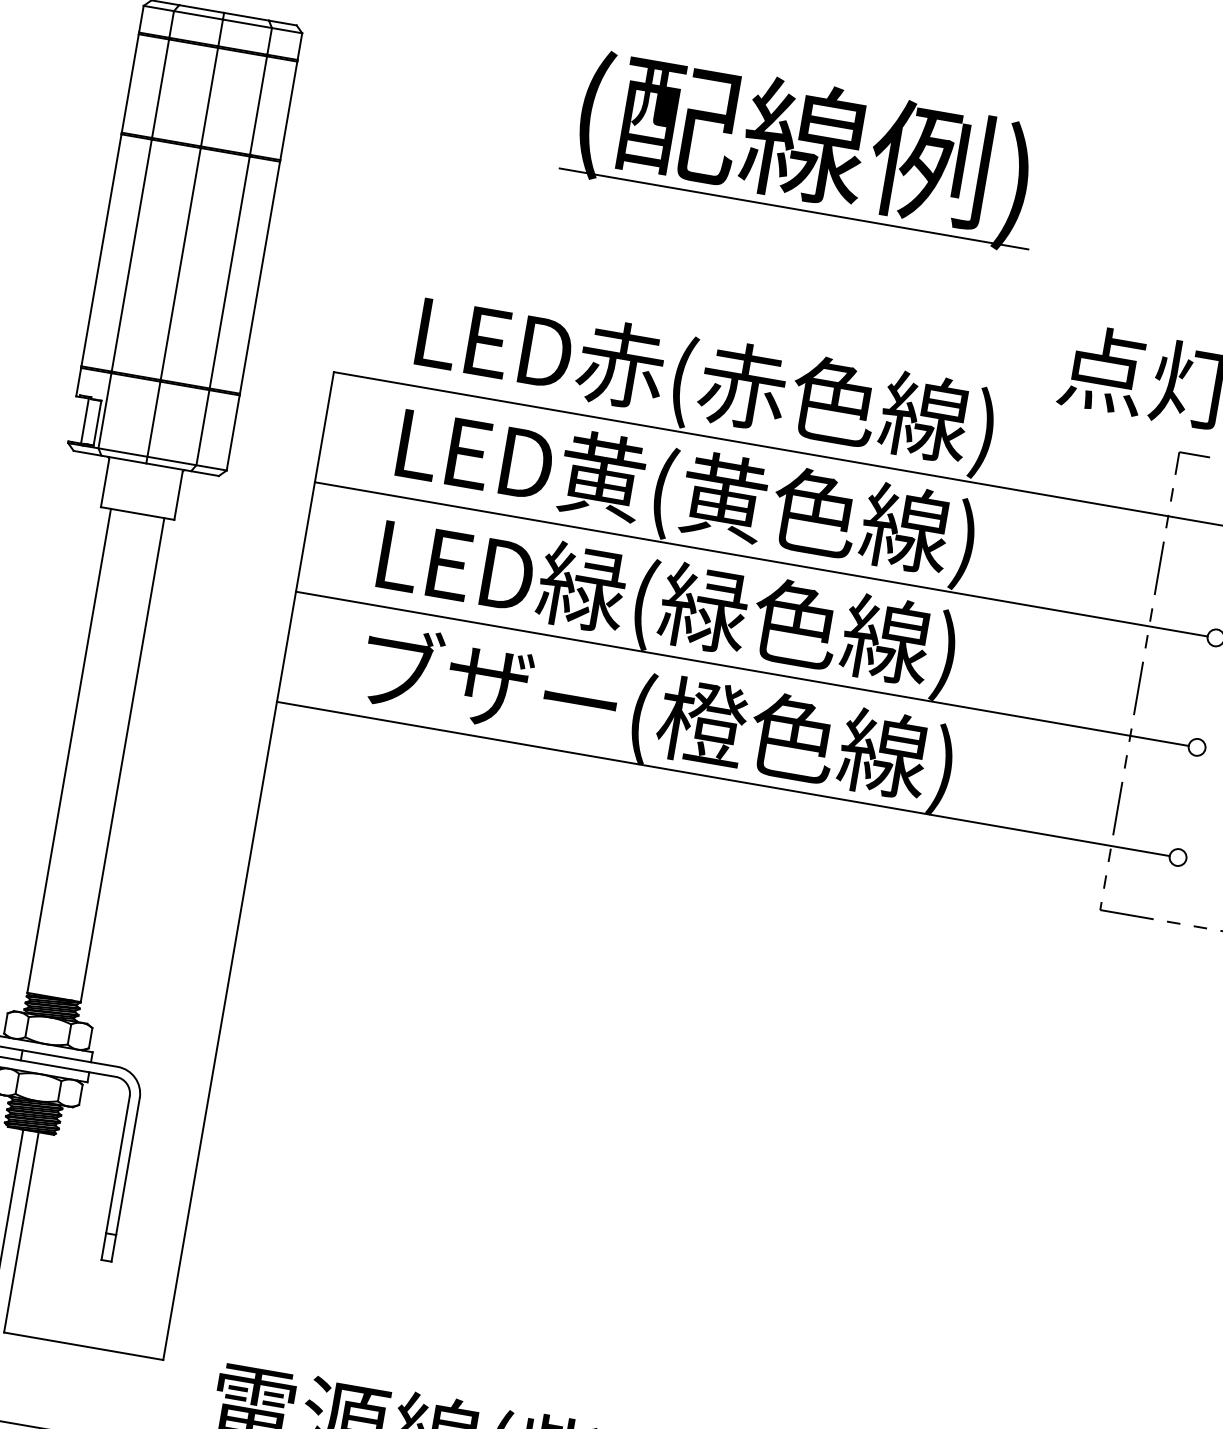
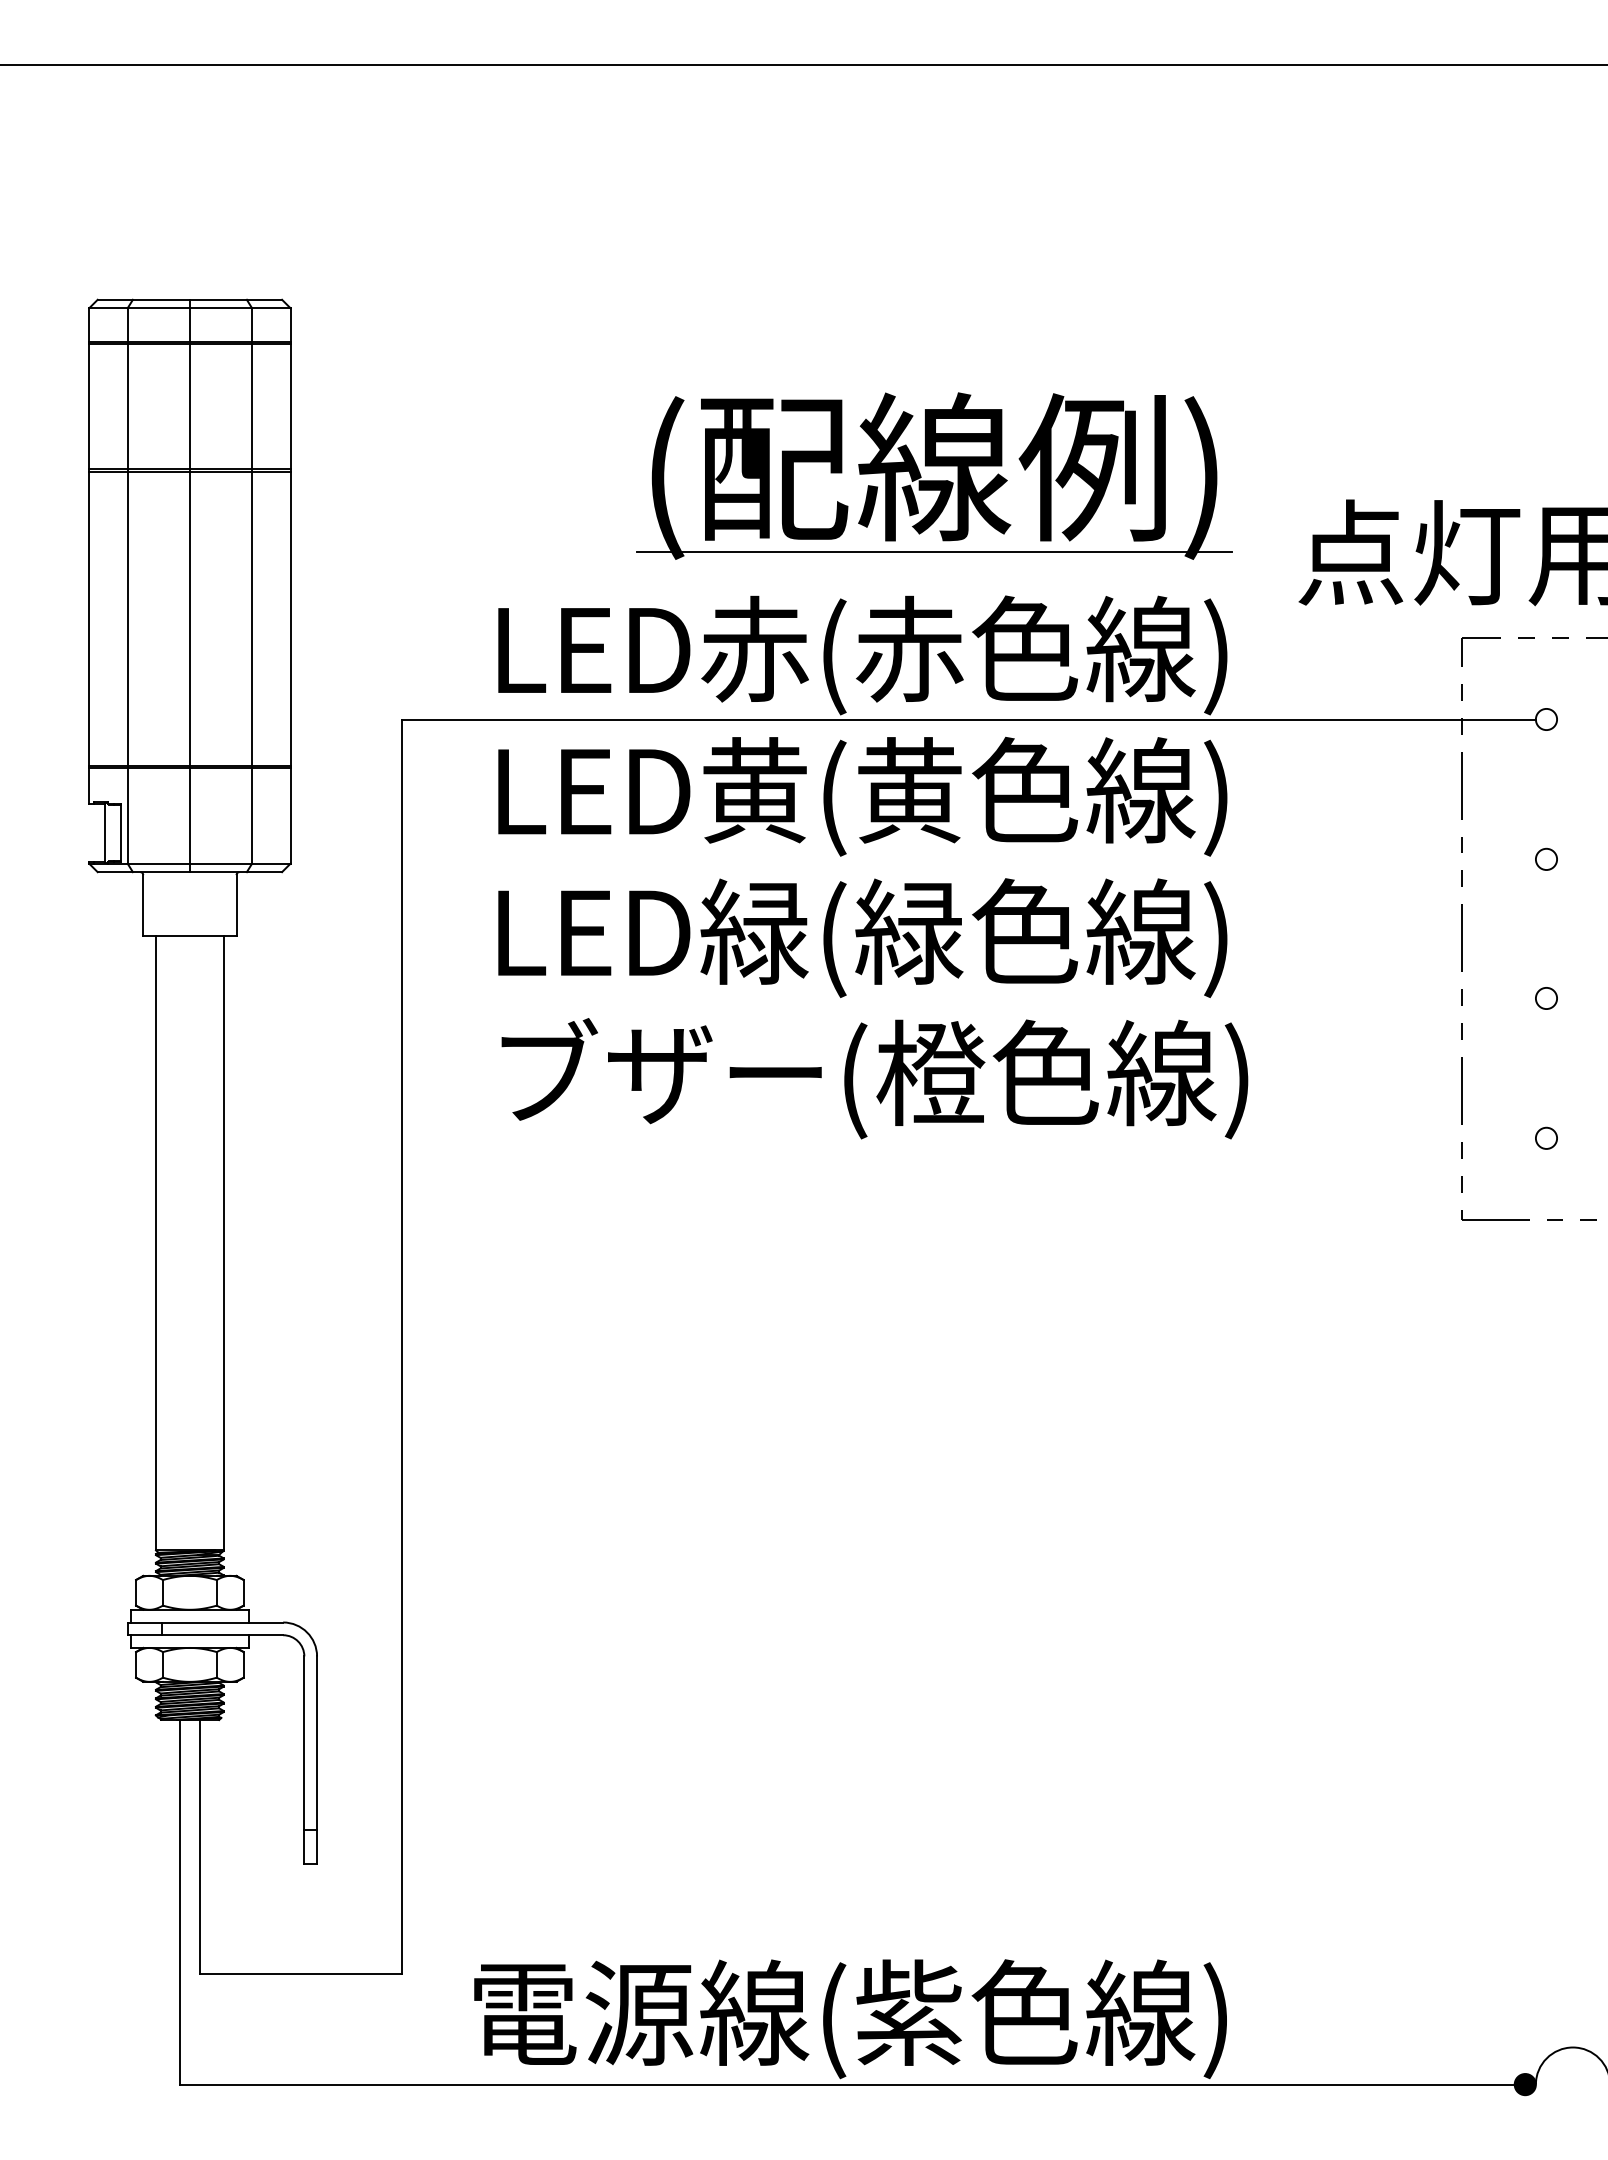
part: (804, 148) -> (934, 475), moved
line: (760, 559) -> (968, 859), removed
line: (742, 668) -> (968, 998), removed
line: (723, 779) -> (968, 1138), removed

